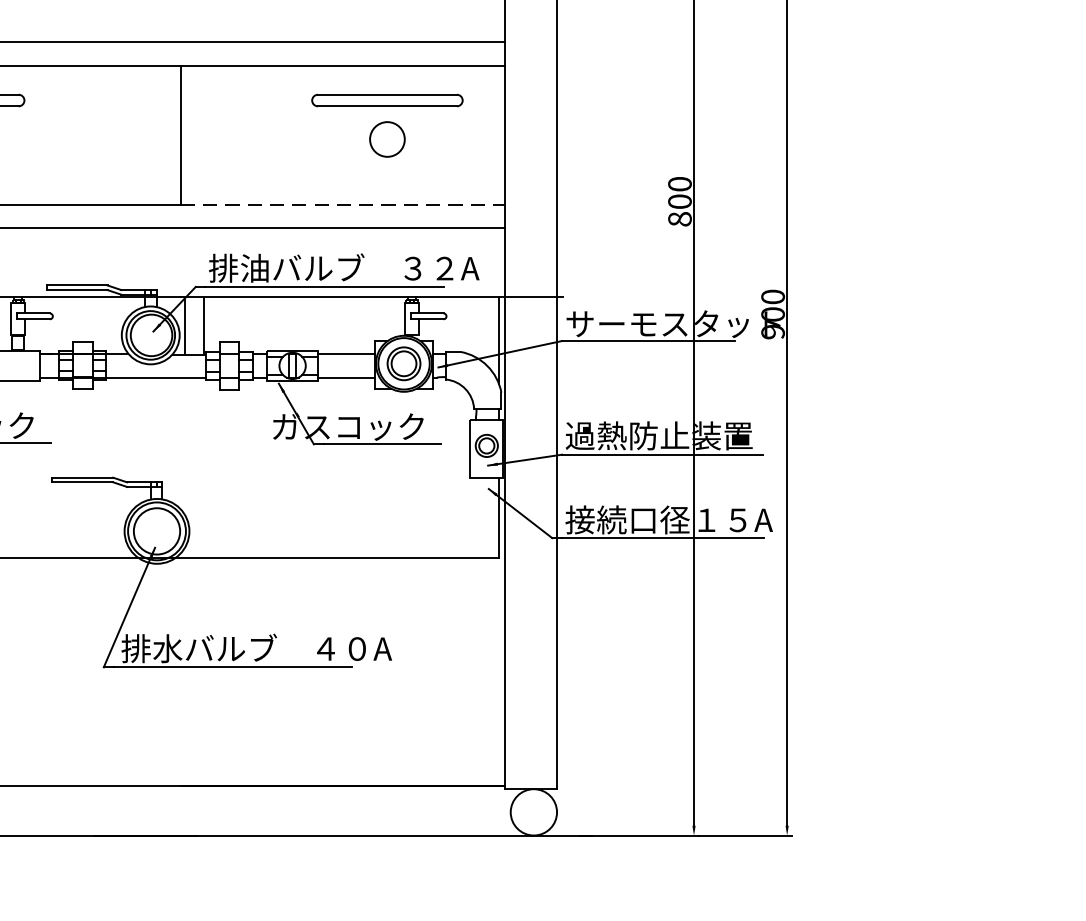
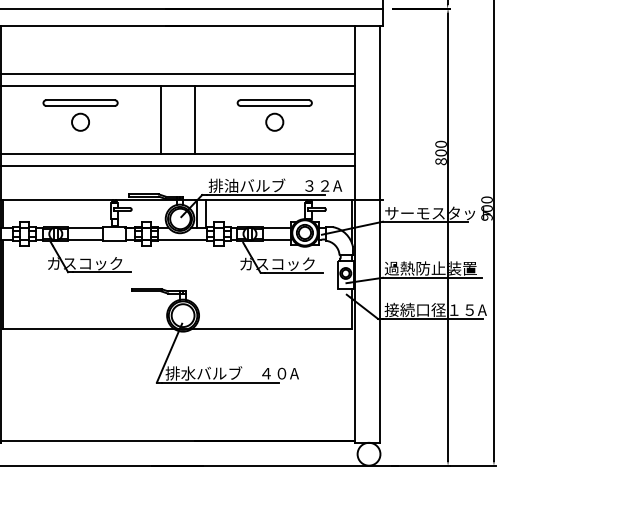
part: (386, 125) -> (274, 115), moved
line: (111, 133) -> (160, 119), added
line: (342, 204) -> (274, 154), dashed -> solid

